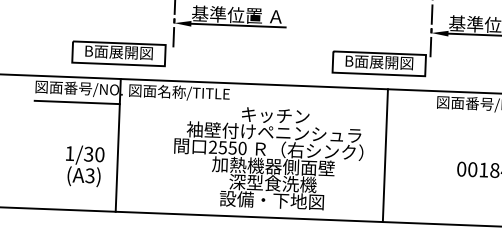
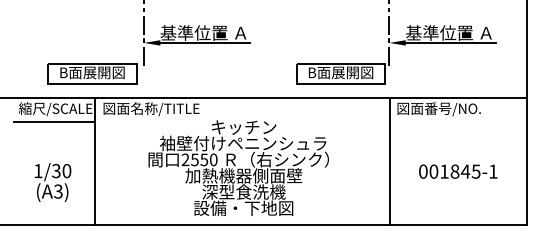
text: (78, 89) -> (55, 109), 図面番号/NO. -> 縮尺/SCALE
line: (385, 155) -> (390, 161), moved
text: (84, 166) -> (52, 182), moved

